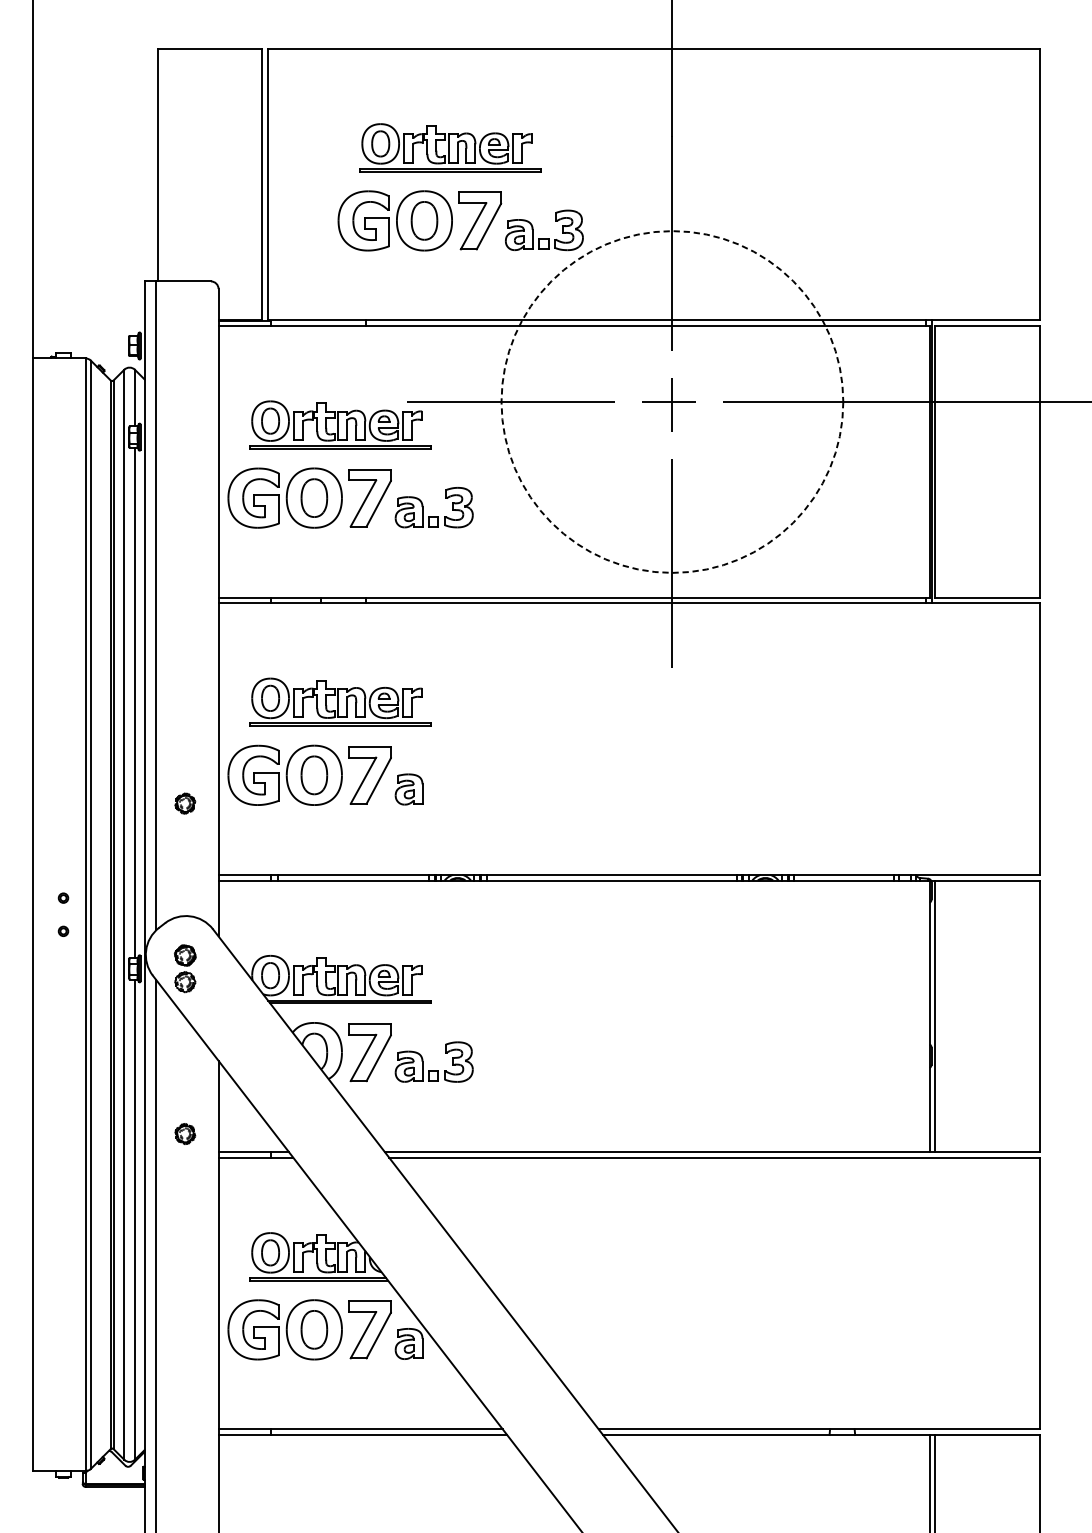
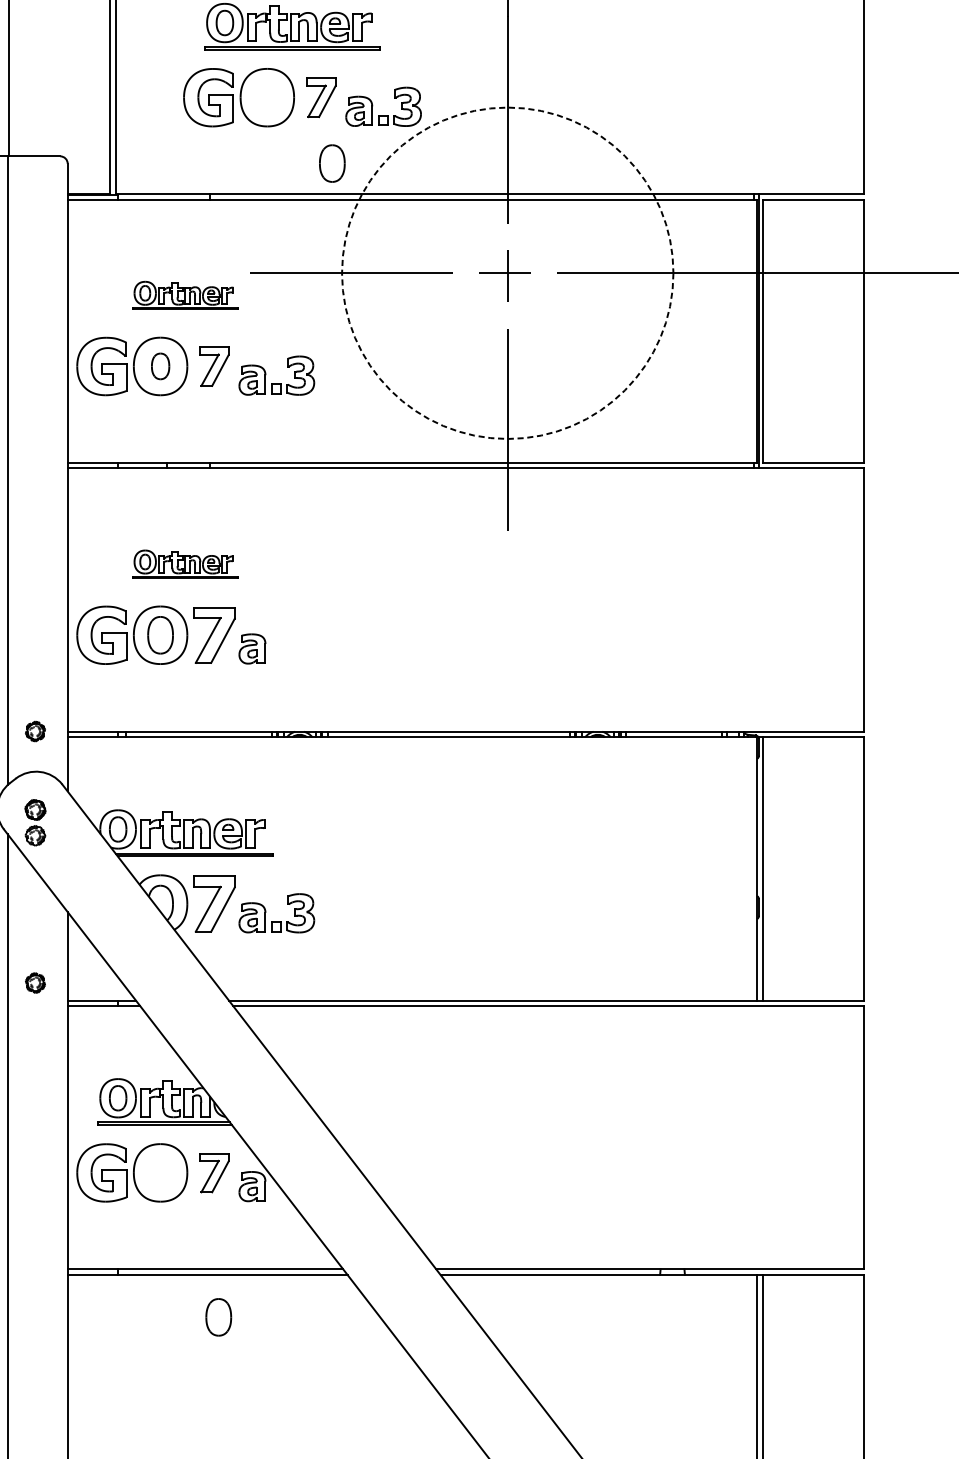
part: (424, 220) -> (332, 163), moved
part: (480, 220) -> (321, 97), size x0.7
part: (340, 424) -> (185, 295), size x0.6
part: (314, 497) -> (160, 365), size x0.7
part: (369, 498) -> (214, 366), size x0.7
part: (340, 701) -> (185, 563), size x0.6
part: (185, 803) -> (35, 731), moved
part: (314, 1329) -> (218, 1317), moved
part: (369, 1329) -> (214, 1172), size x0.7

